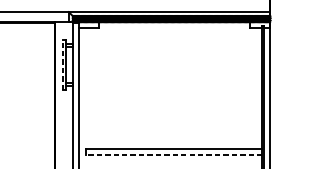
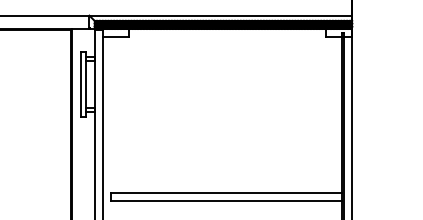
line: (62, 64) -> (81, 84), dashed -> solid
line: (173, 154) -> (225, 201), dashed -> solid

